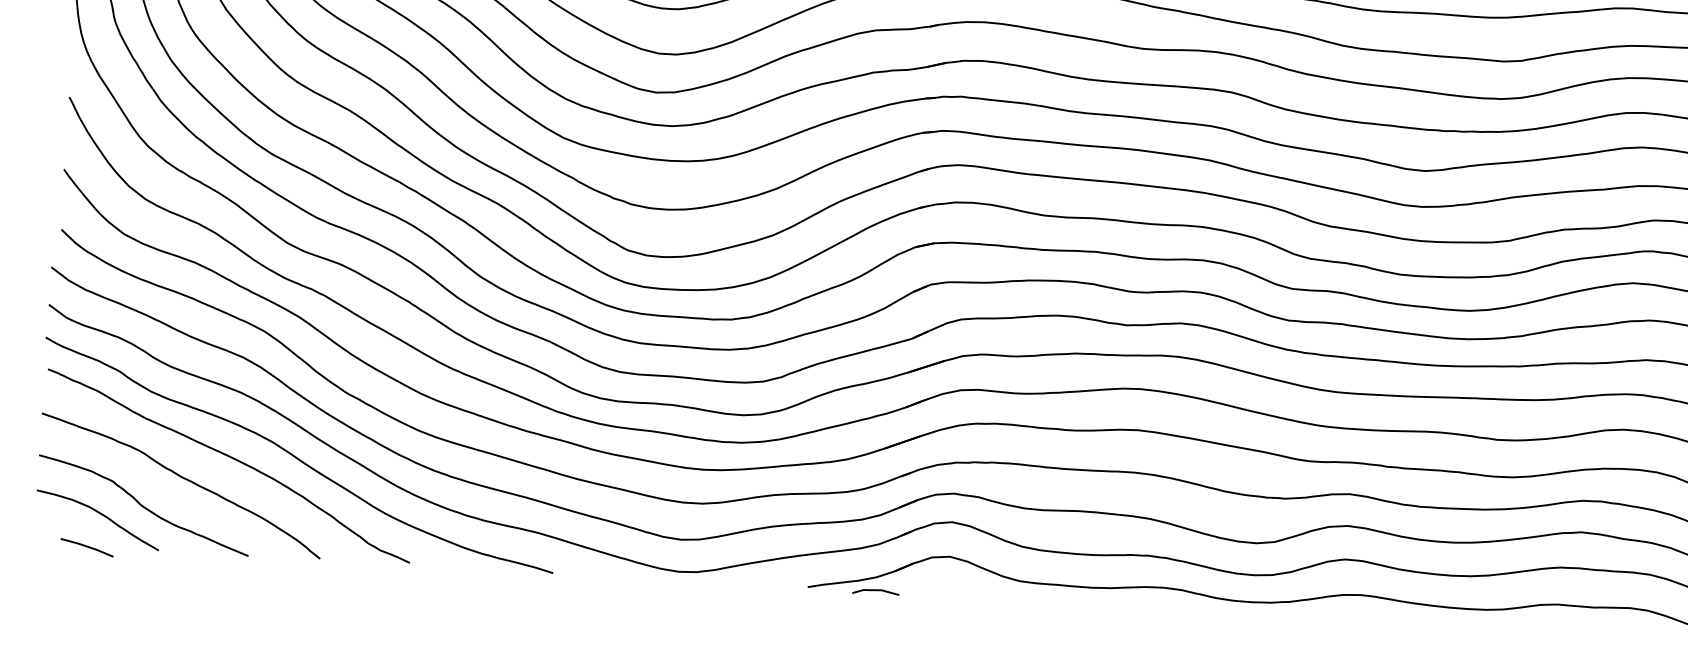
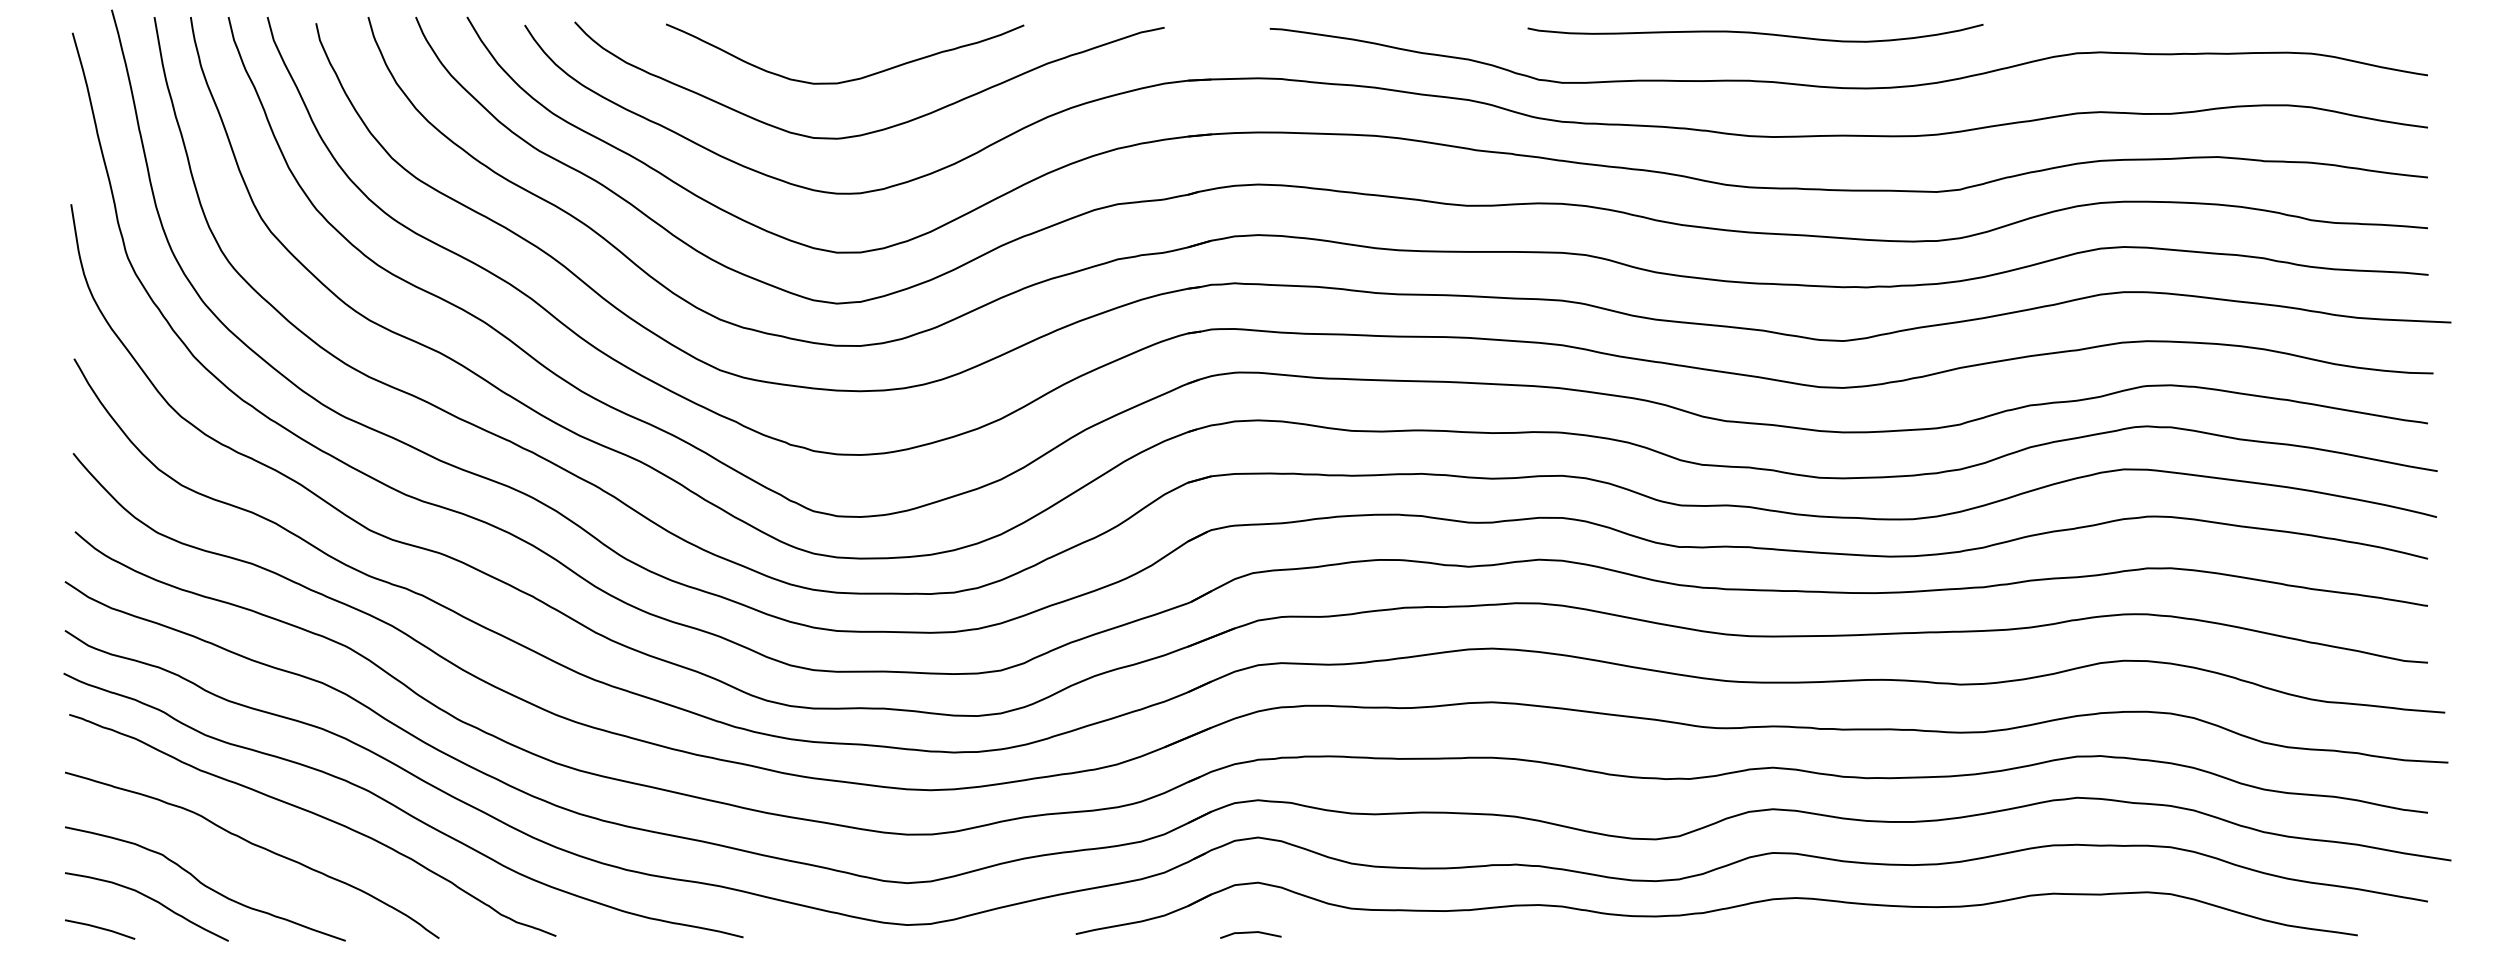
line: (87, 547) -> (100, 929), moved
line: (875, 591) -> (1250, 933), moved

